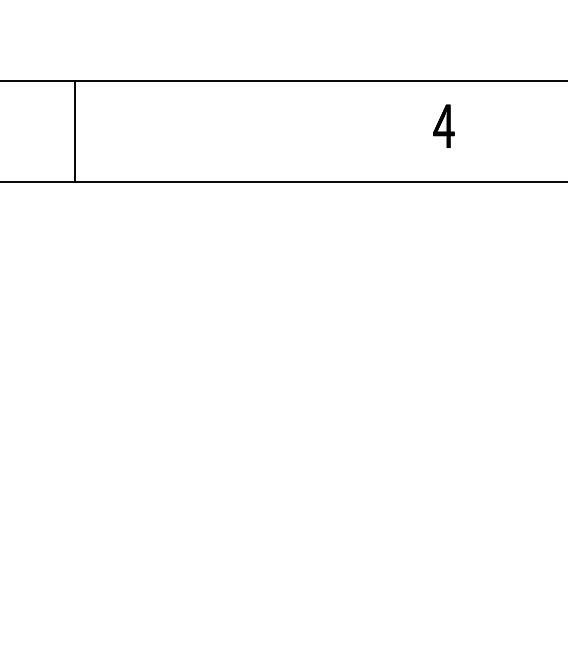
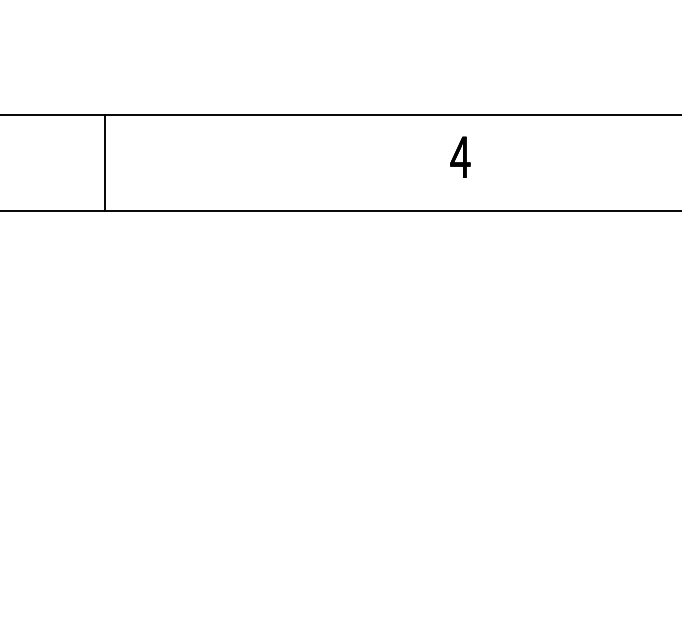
text: (444, 125) -> (460, 156), moved
line: (75, 131) -> (105, 162), moved

